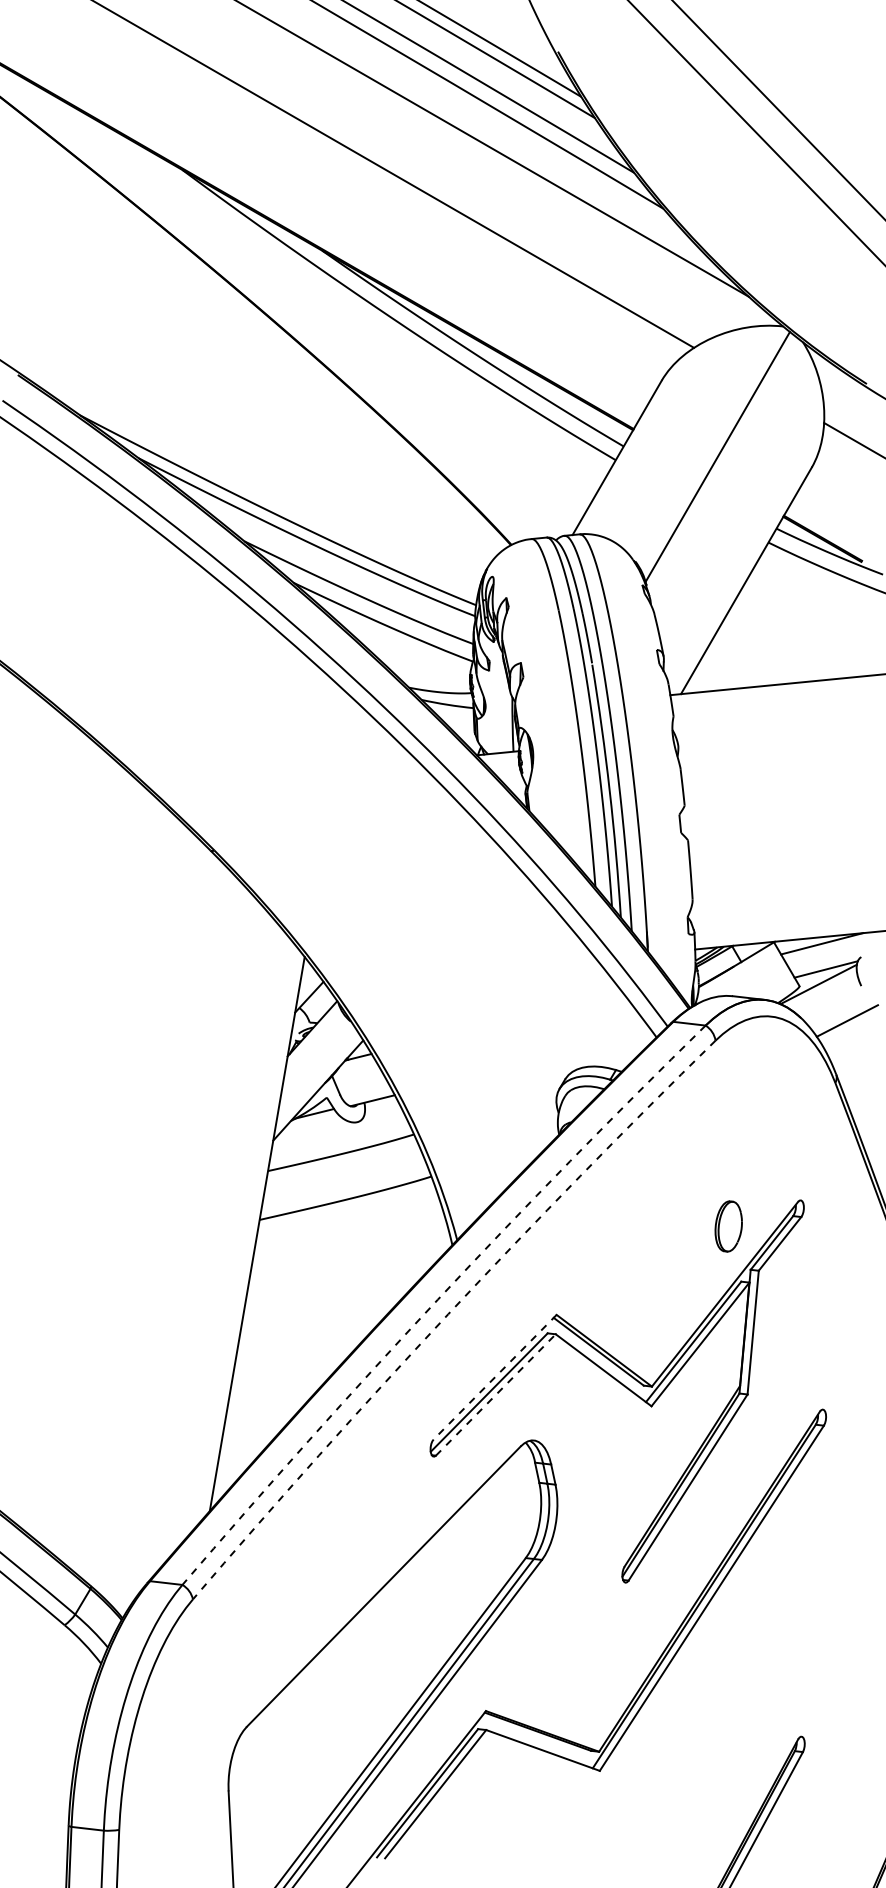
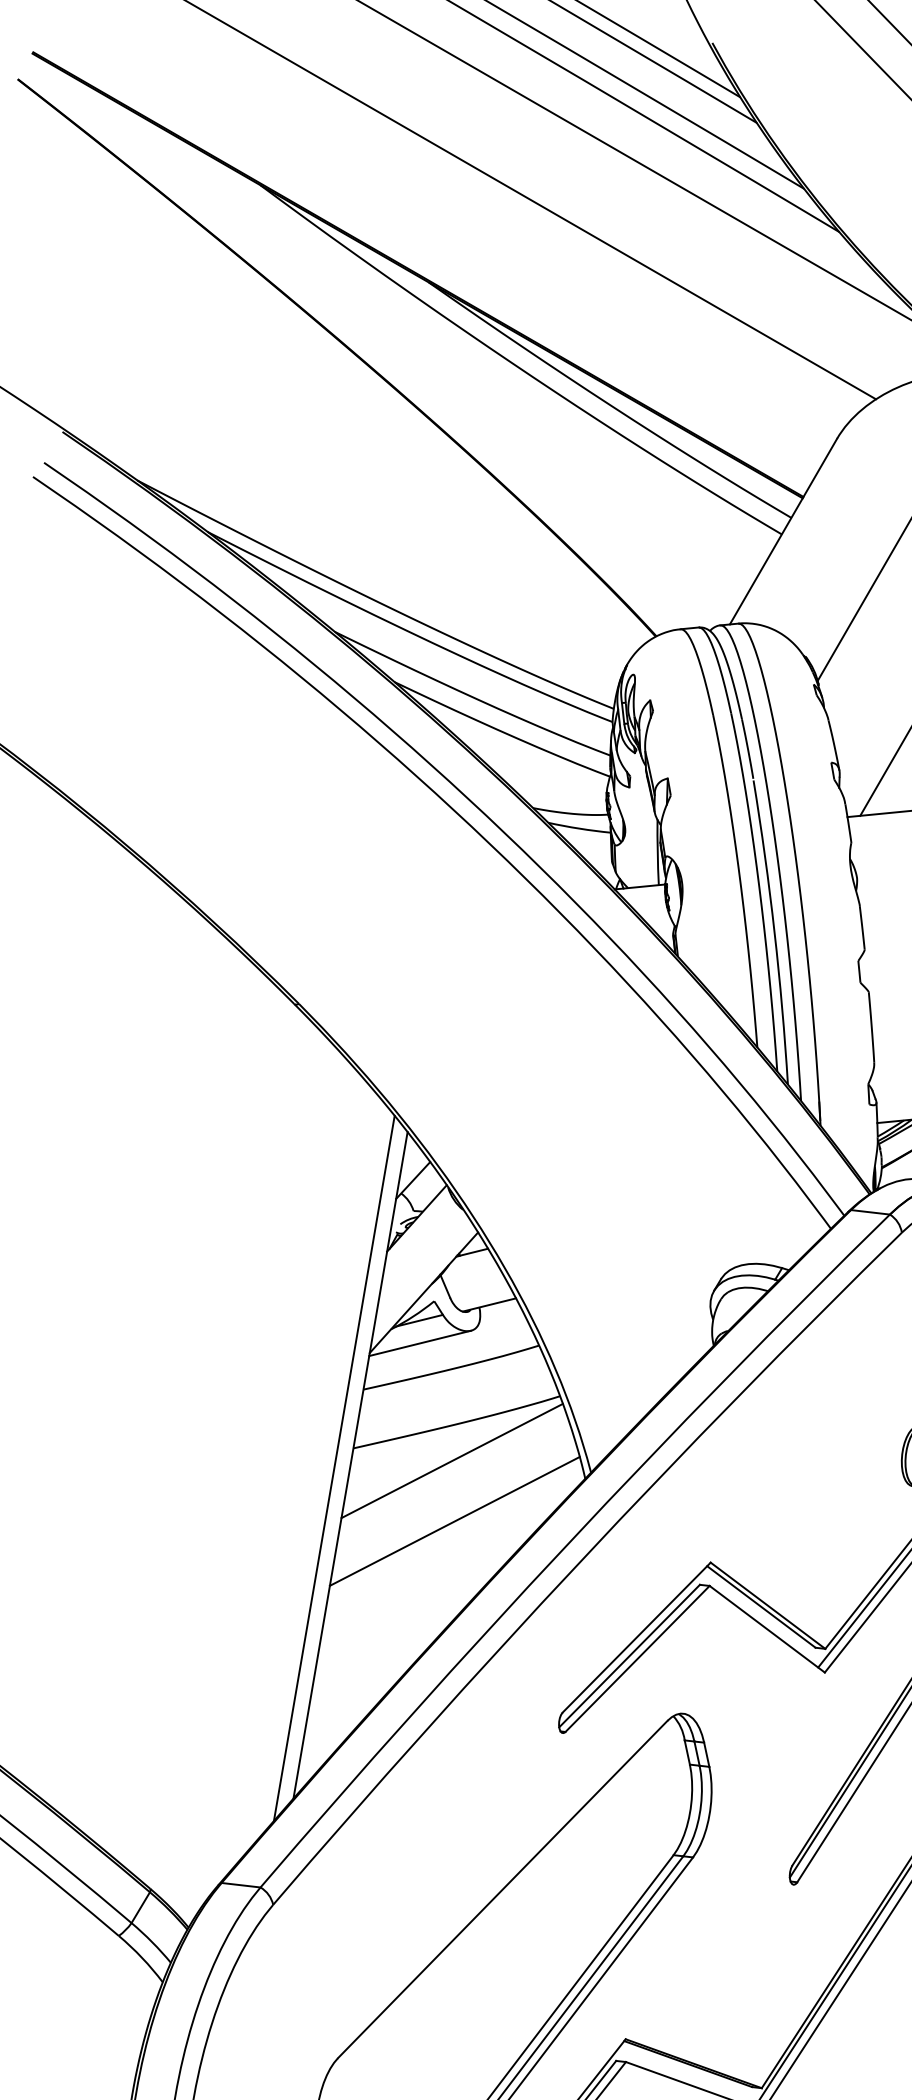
line: (314, 1132) -> (419, 1343), added
line: (341, 1229) -> (451, 1459), added
line: (243, 1236) -> (333, 1468), added
line: (343, 1280) -> (454, 1521), added
arc: (437, 1299) -> (567, 1544), dashed -> solid
arc: (448, 1314) -> (580, 1562), dashed -> solid
line: (495, 1377) -> (637, 1637), dashed -> solid
line: (496, 1394) -> (638, 1658), dashed -> solid

